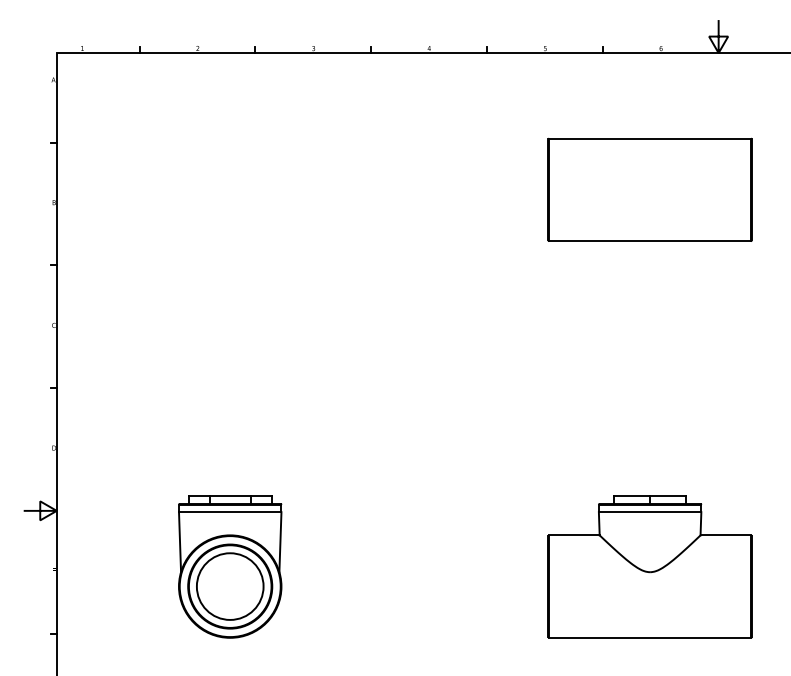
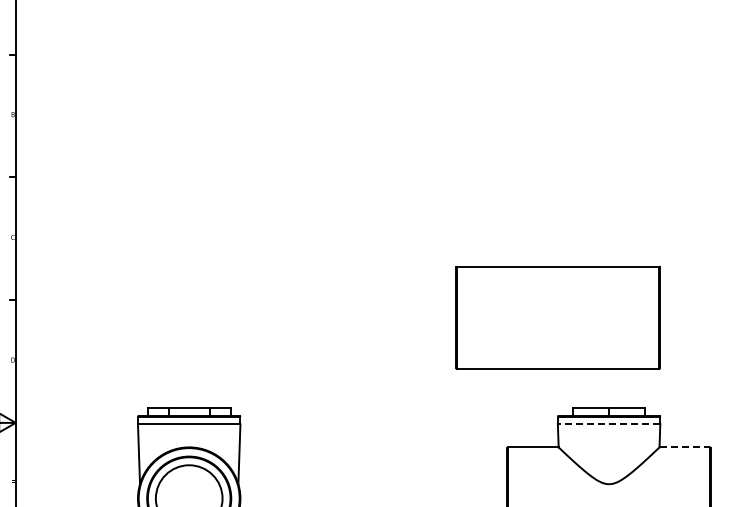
part: (649, 189) -> (557, 317), moved
line: (649, 512) -> (608, 424), solid -> dashed
line: (726, 535) -> (685, 447), solid -> dashed

